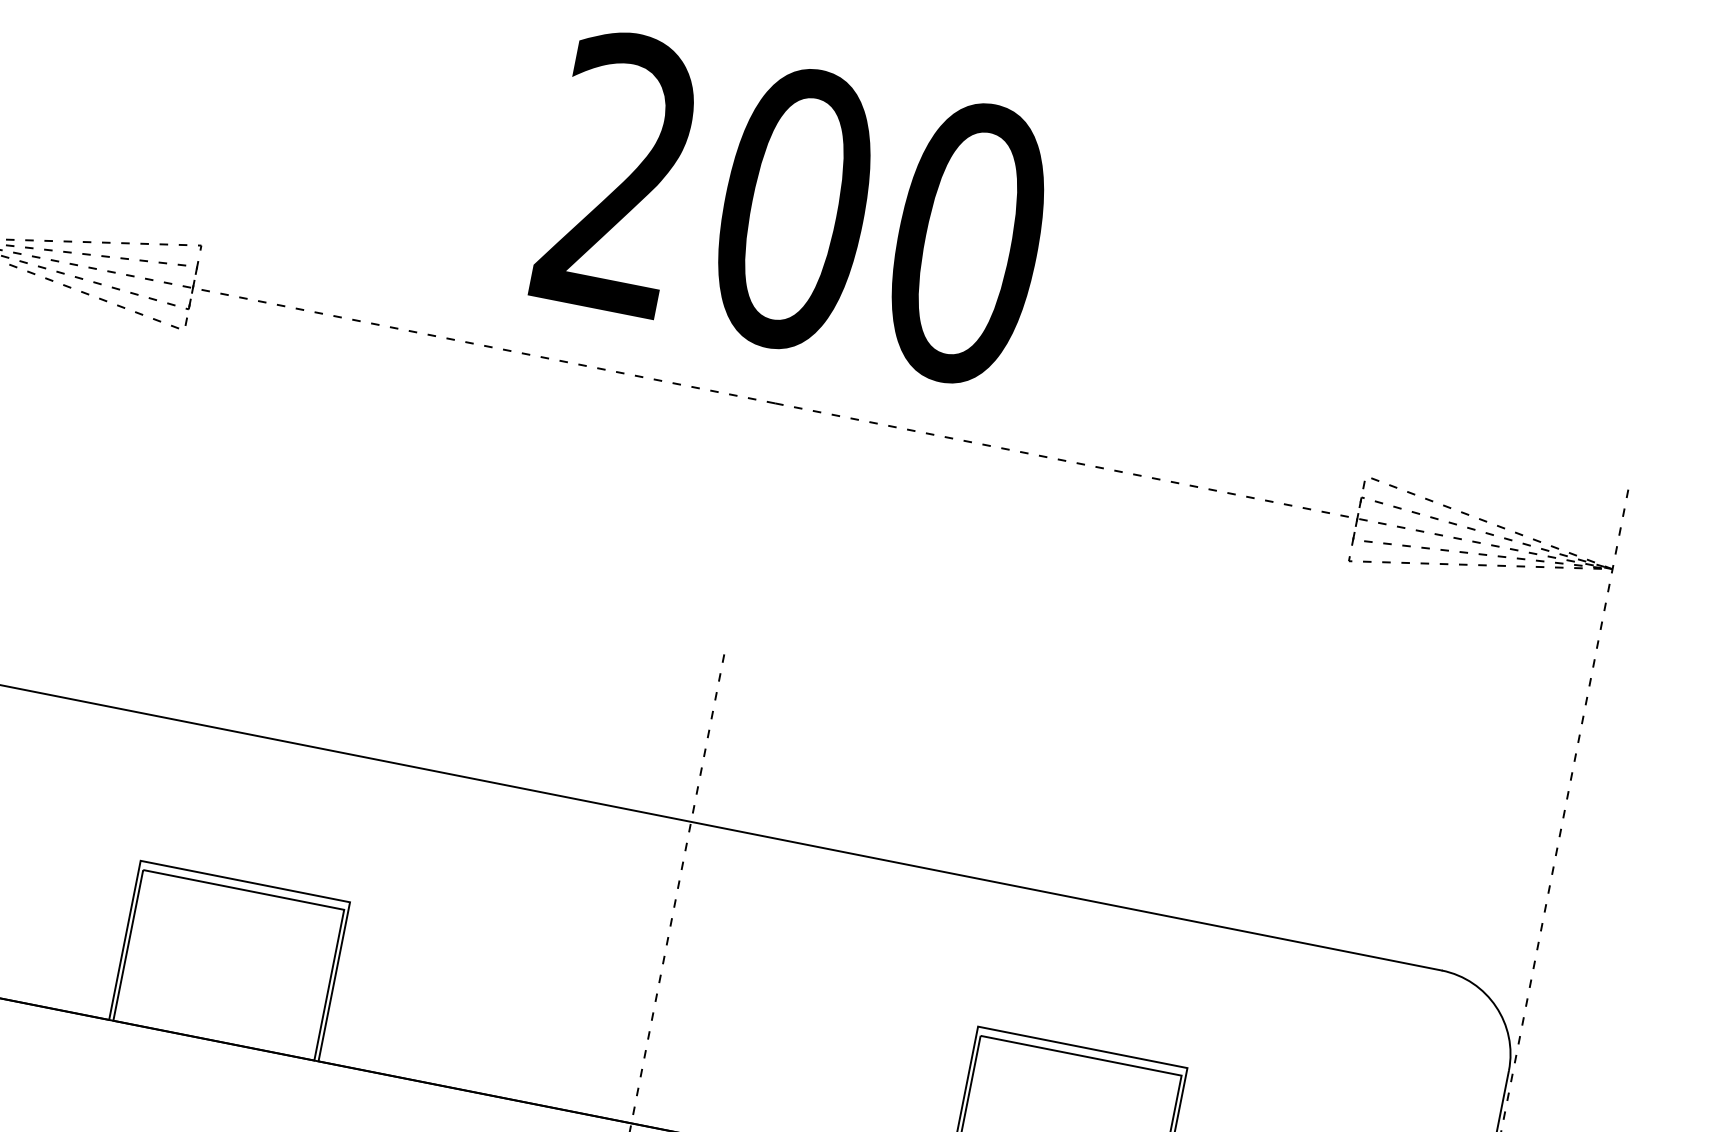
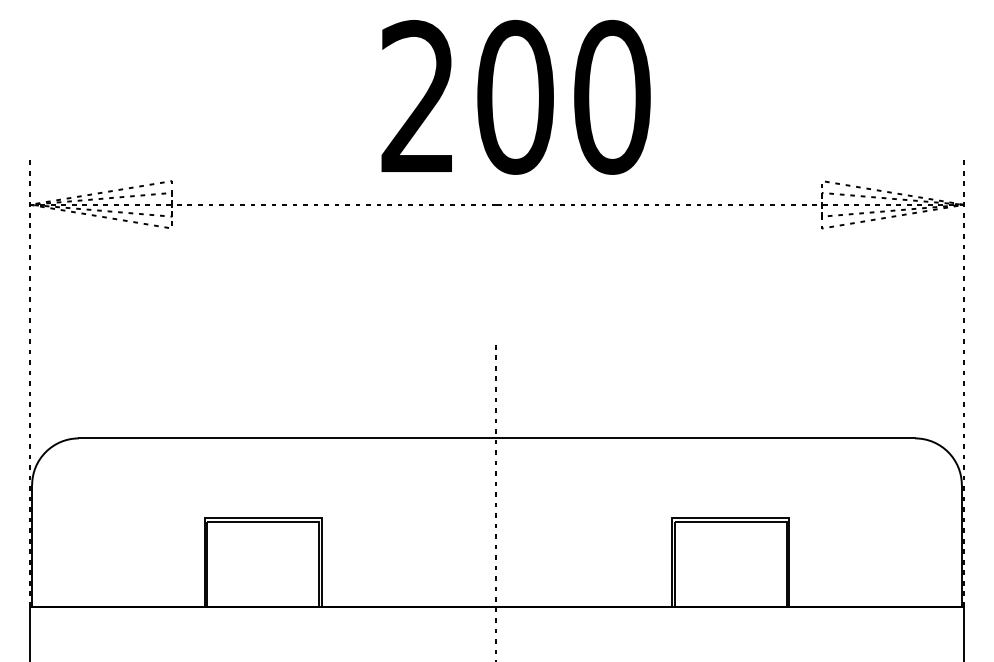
text: (794, 209) -> (515, 97), moved

